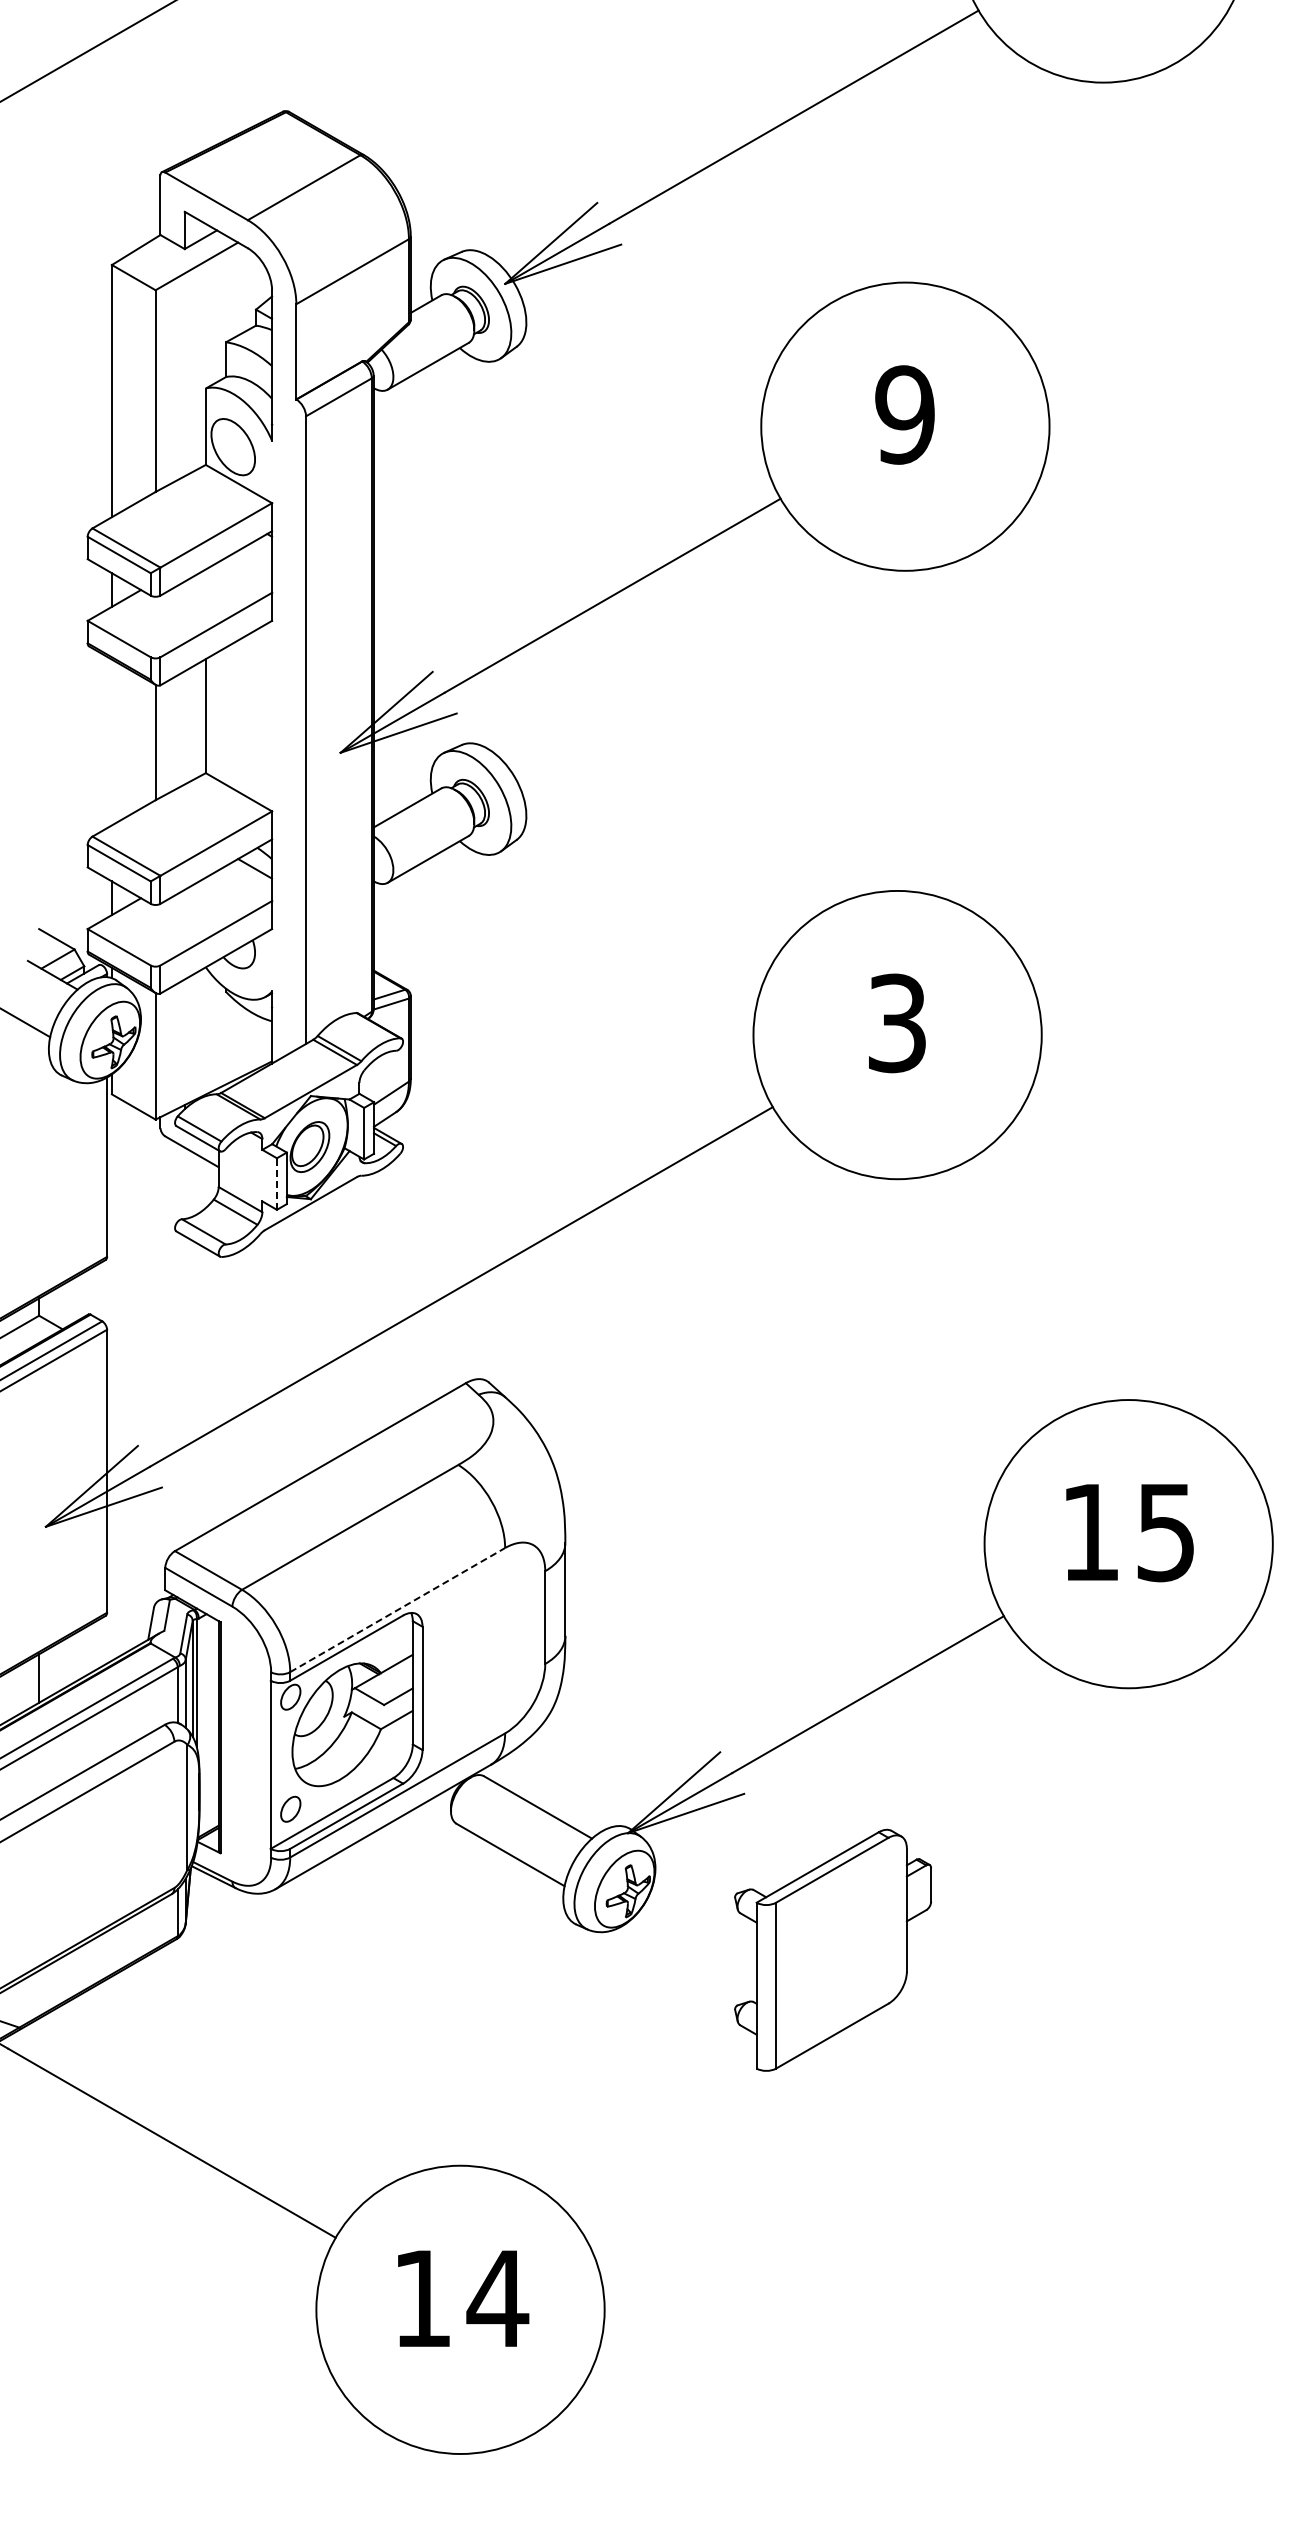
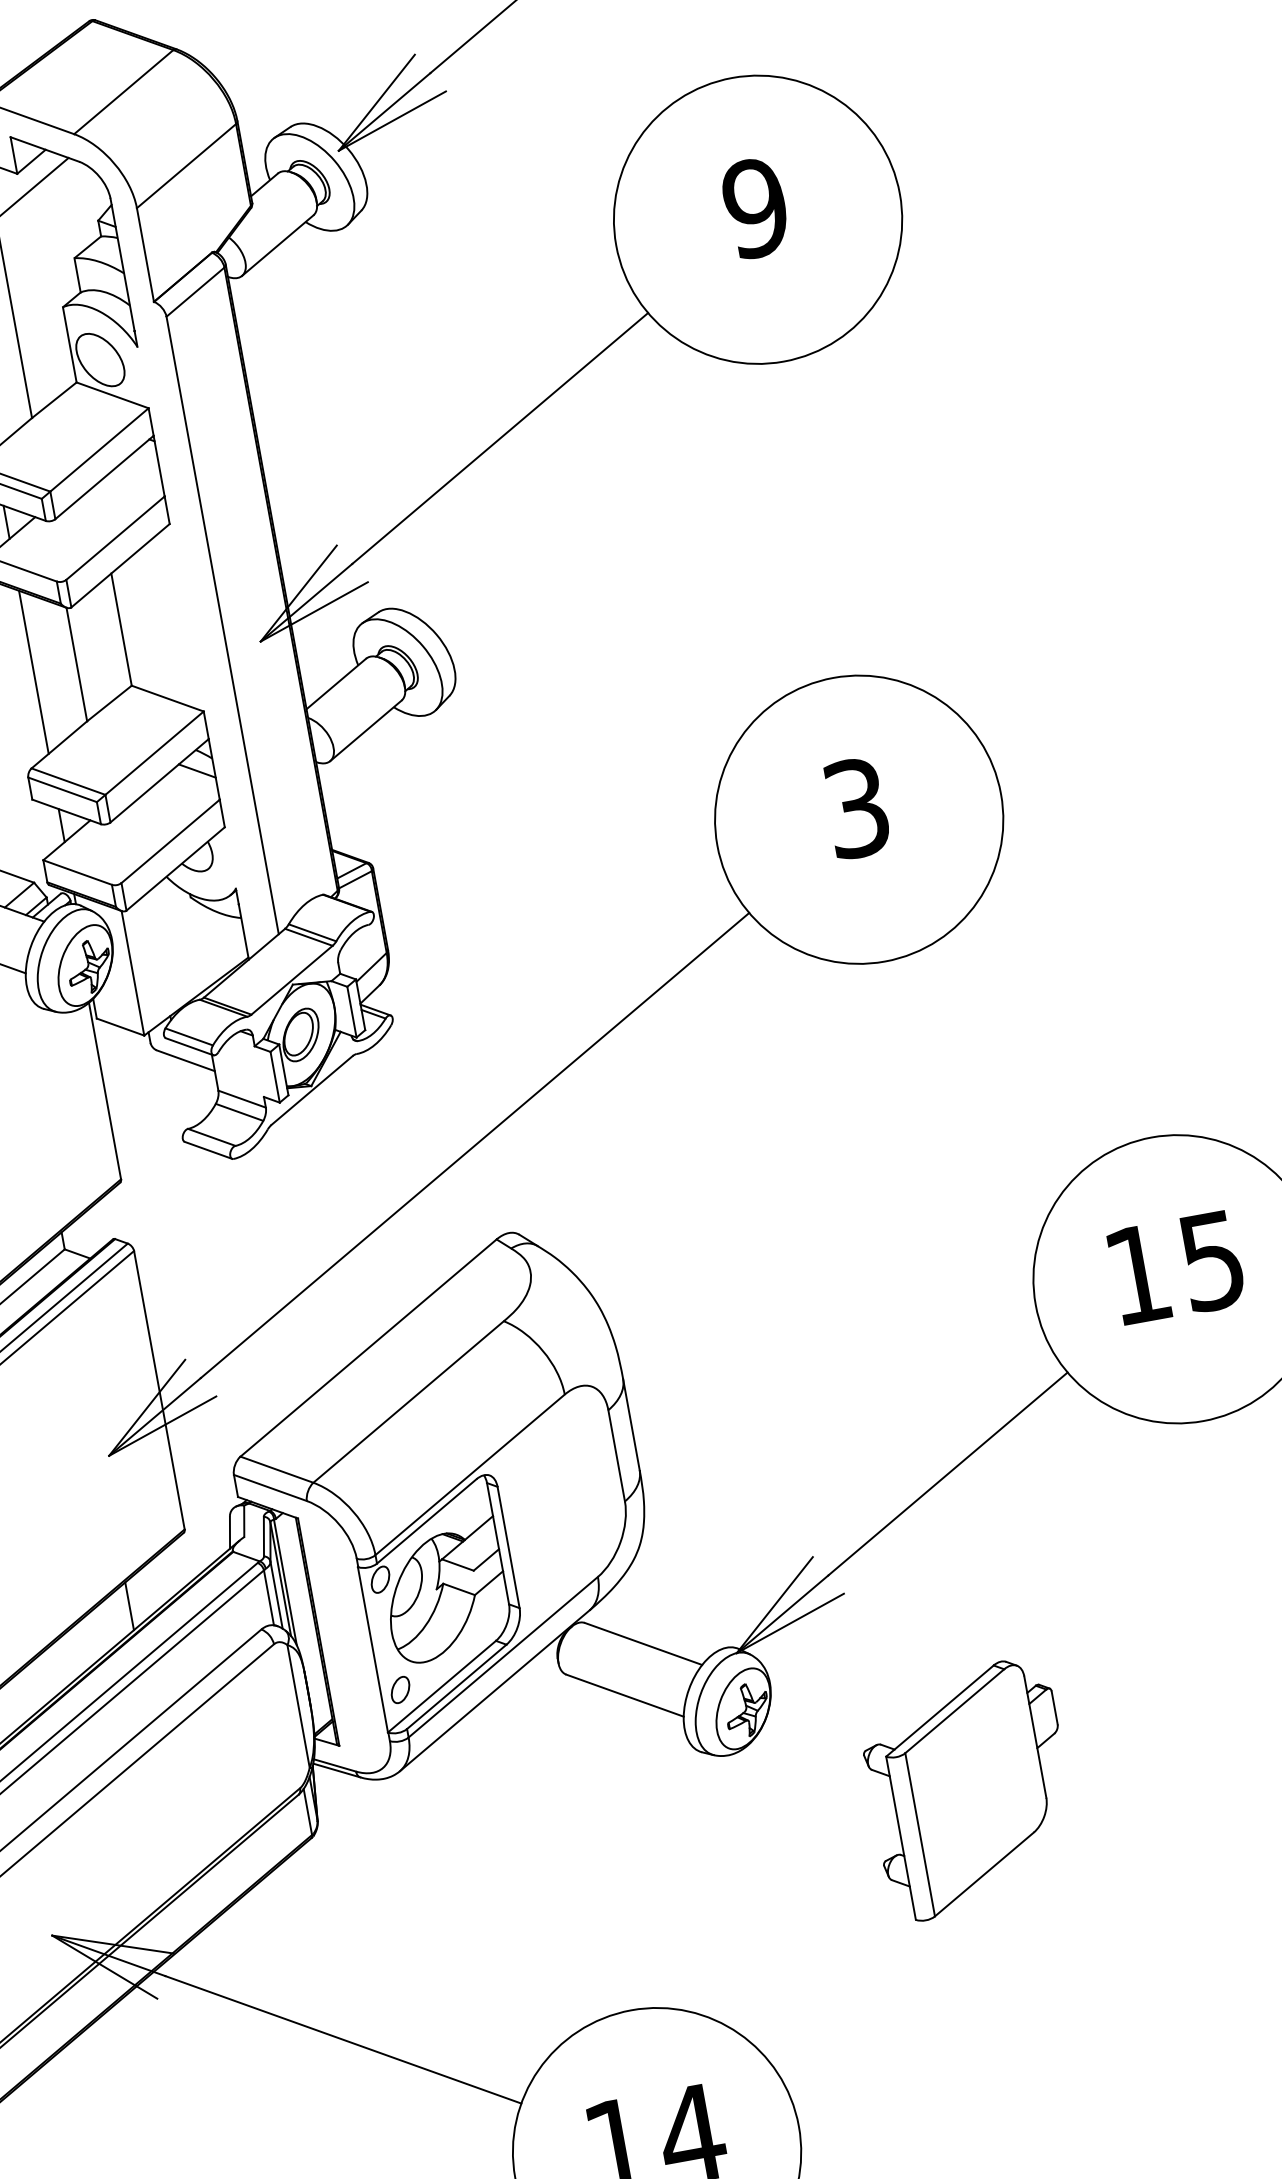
line: (111, 742) -> (33, 672), added
line: (276, 1184) -> (274, 1077), dashed -> solid
line: (398, 1609) -> (470, 1474), dashed -> solid
part: (832, 1949) -> (969, 1789), moved

